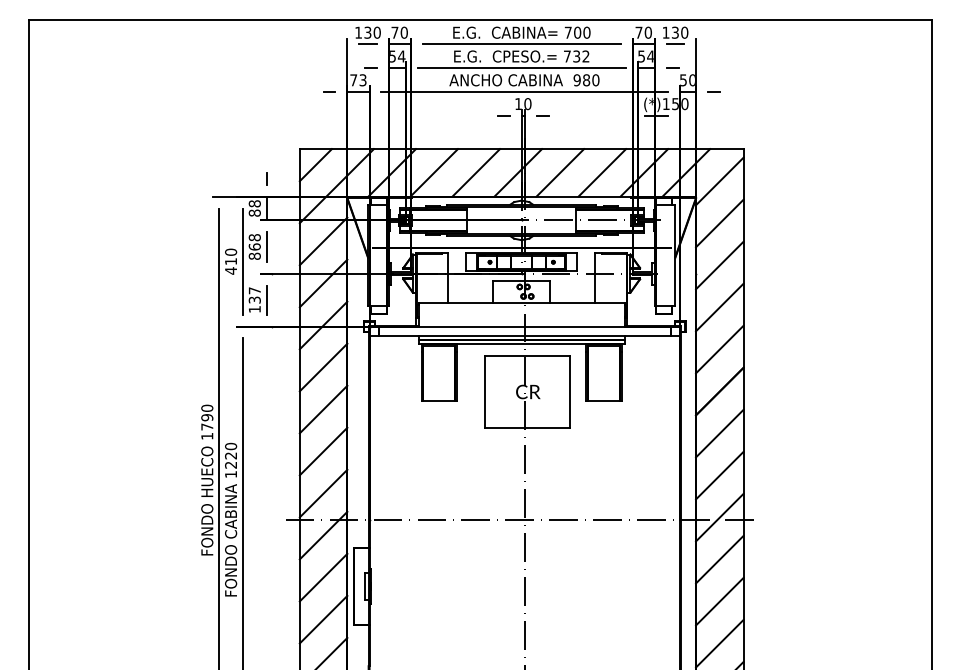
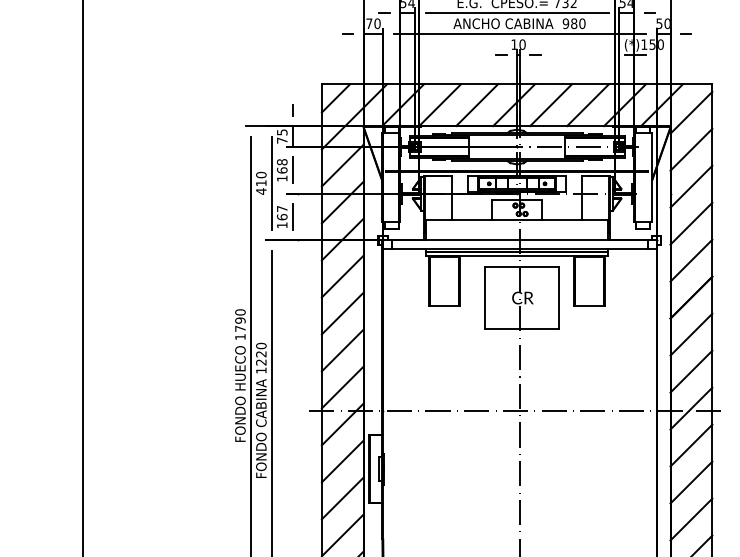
text: (362, 80) -> (377, 23), 73 -> 70
text: (254, 208) -> (281, 136), 88 -> 75
text: (254, 255) -> (281, 177), 868 -> 168
text: (254, 299) -> (281, 216), 137 -> 167

